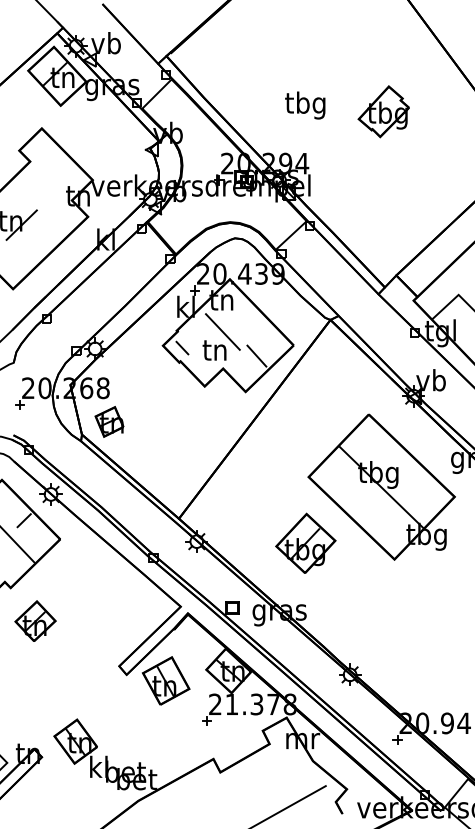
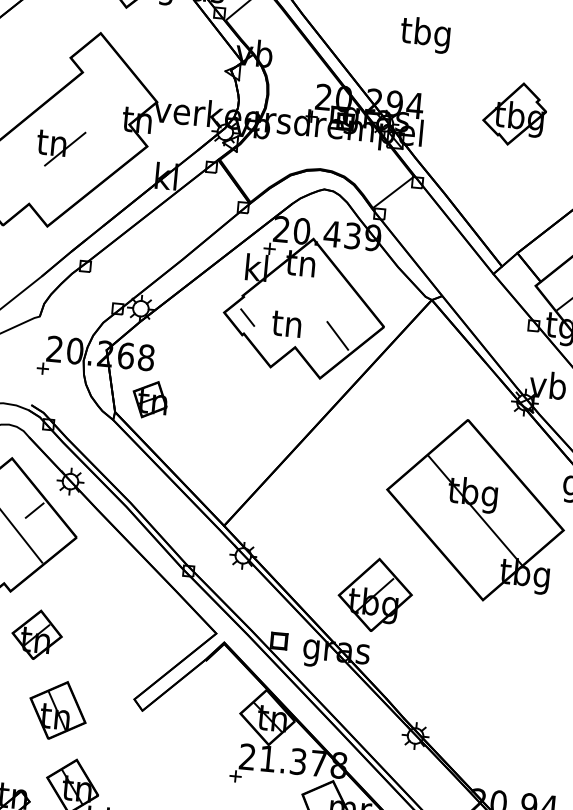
part: (383, 111) -> (514, 113), moved
line: (222, 331) -> (298, 301), removed
part: (305, 542) -> (375, 593), moved
part: (165, 680) -> (57, 709), moved

